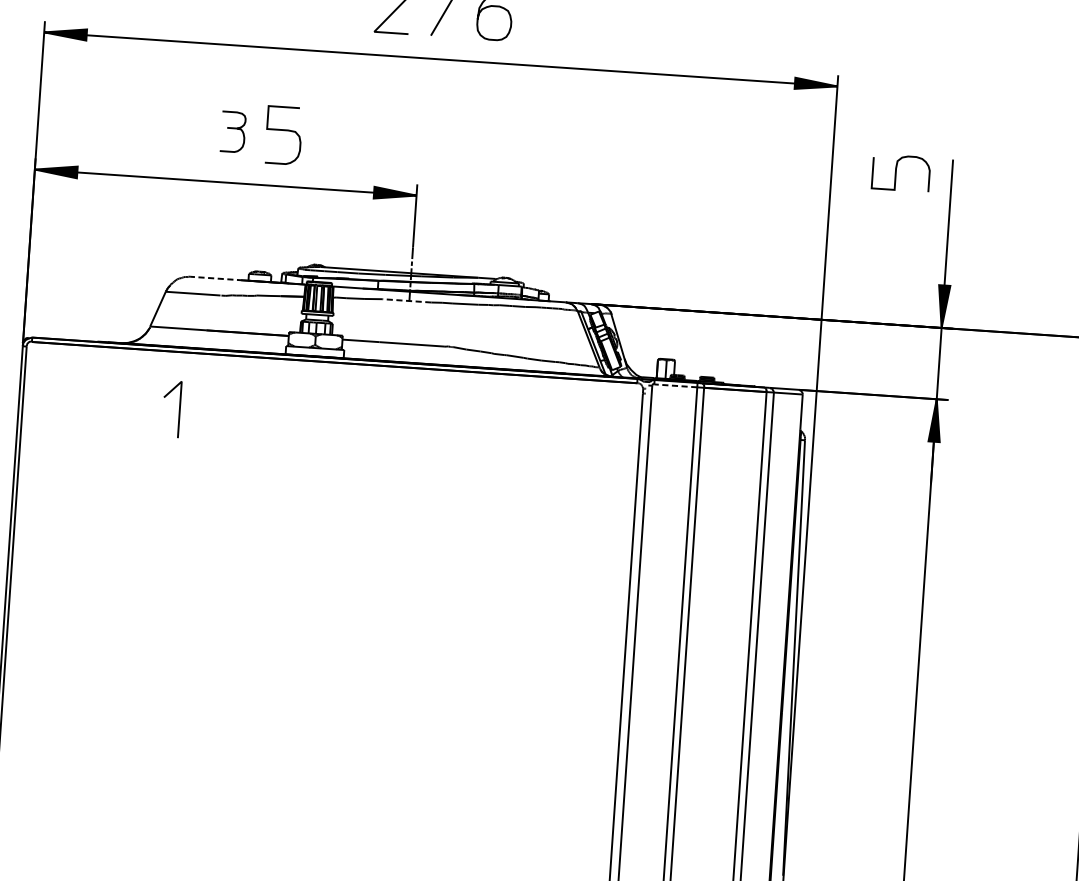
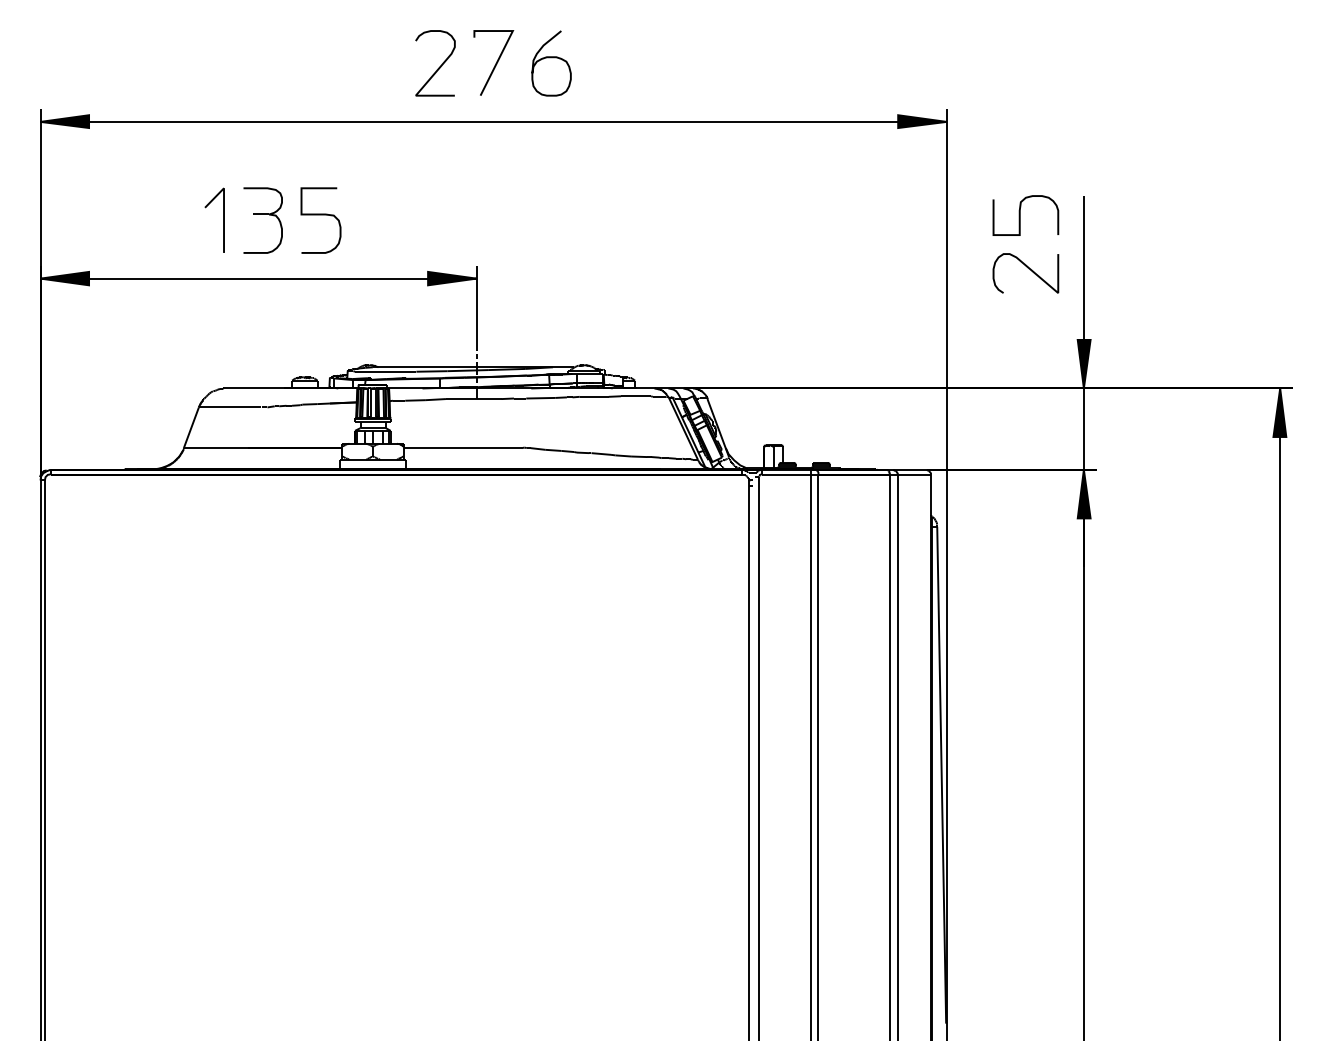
part: (232, 131) -> (262, 220), size x1.43
curve: (899, 219) -> (1027, 268), added
line: (217, 278) -> (256, 388), dashed -> solid
line: (406, 301) -> (473, 399), dashed -> solid
line: (676, 385) -> (786, 474), dashed -> solid
line: (179, 408) -> (223, 219), moved

